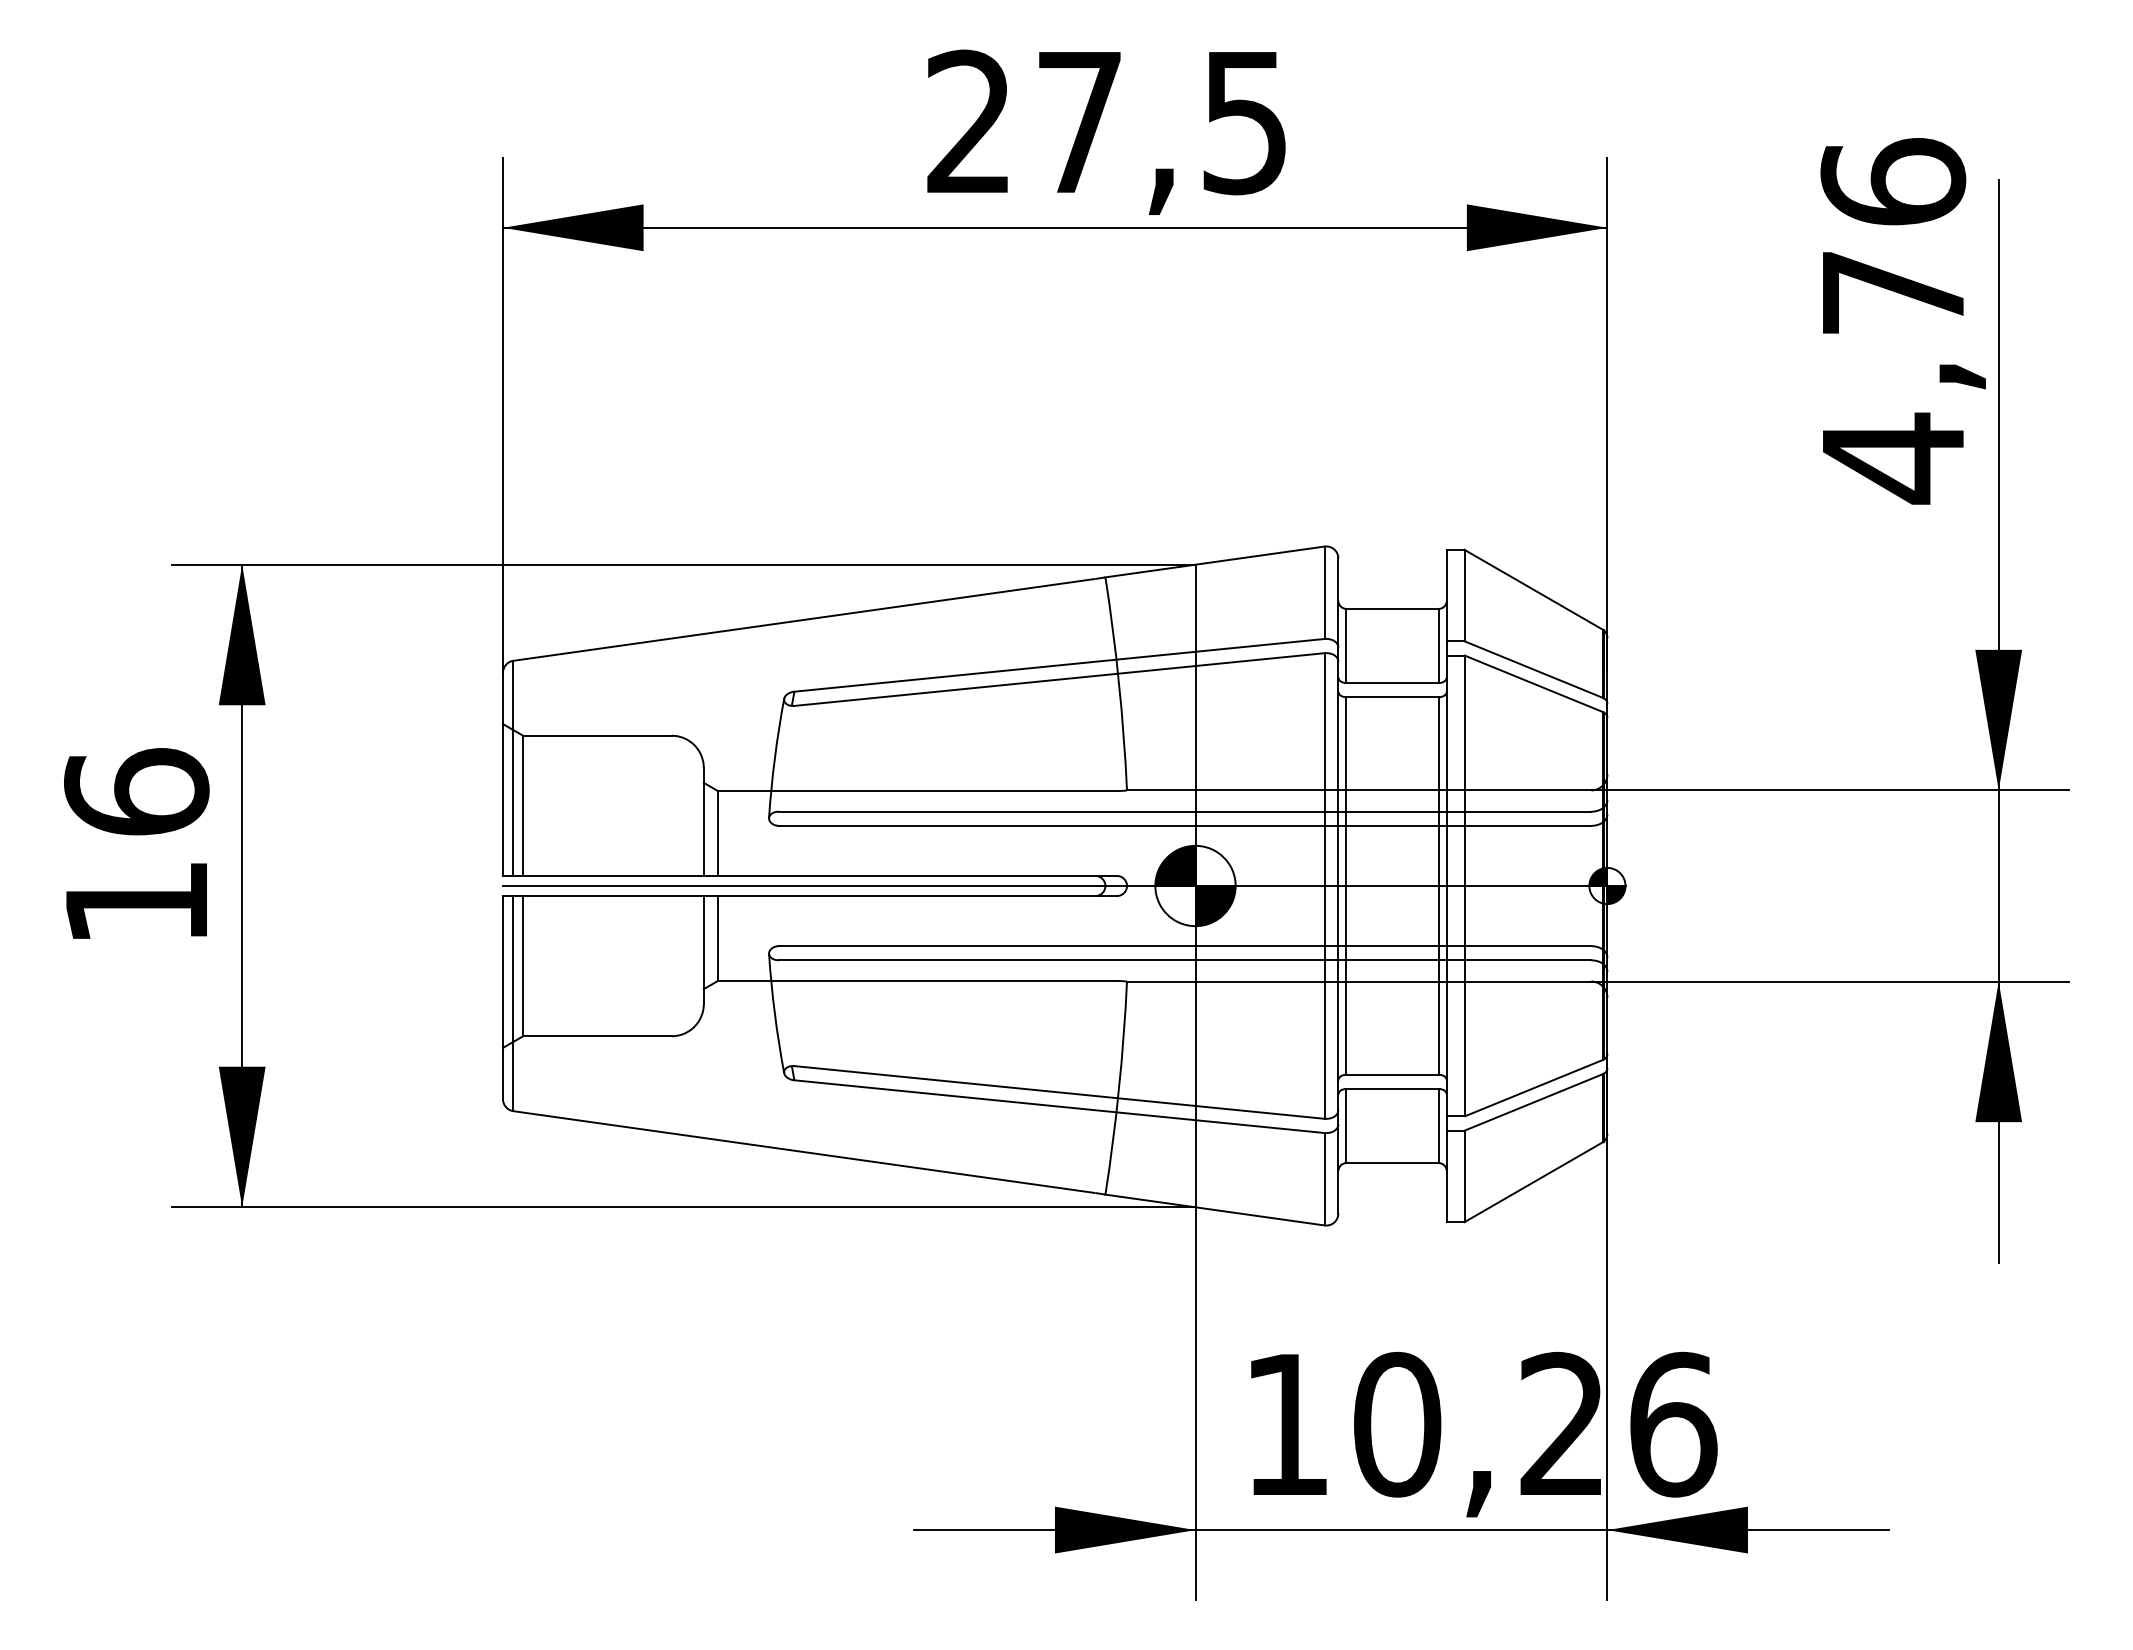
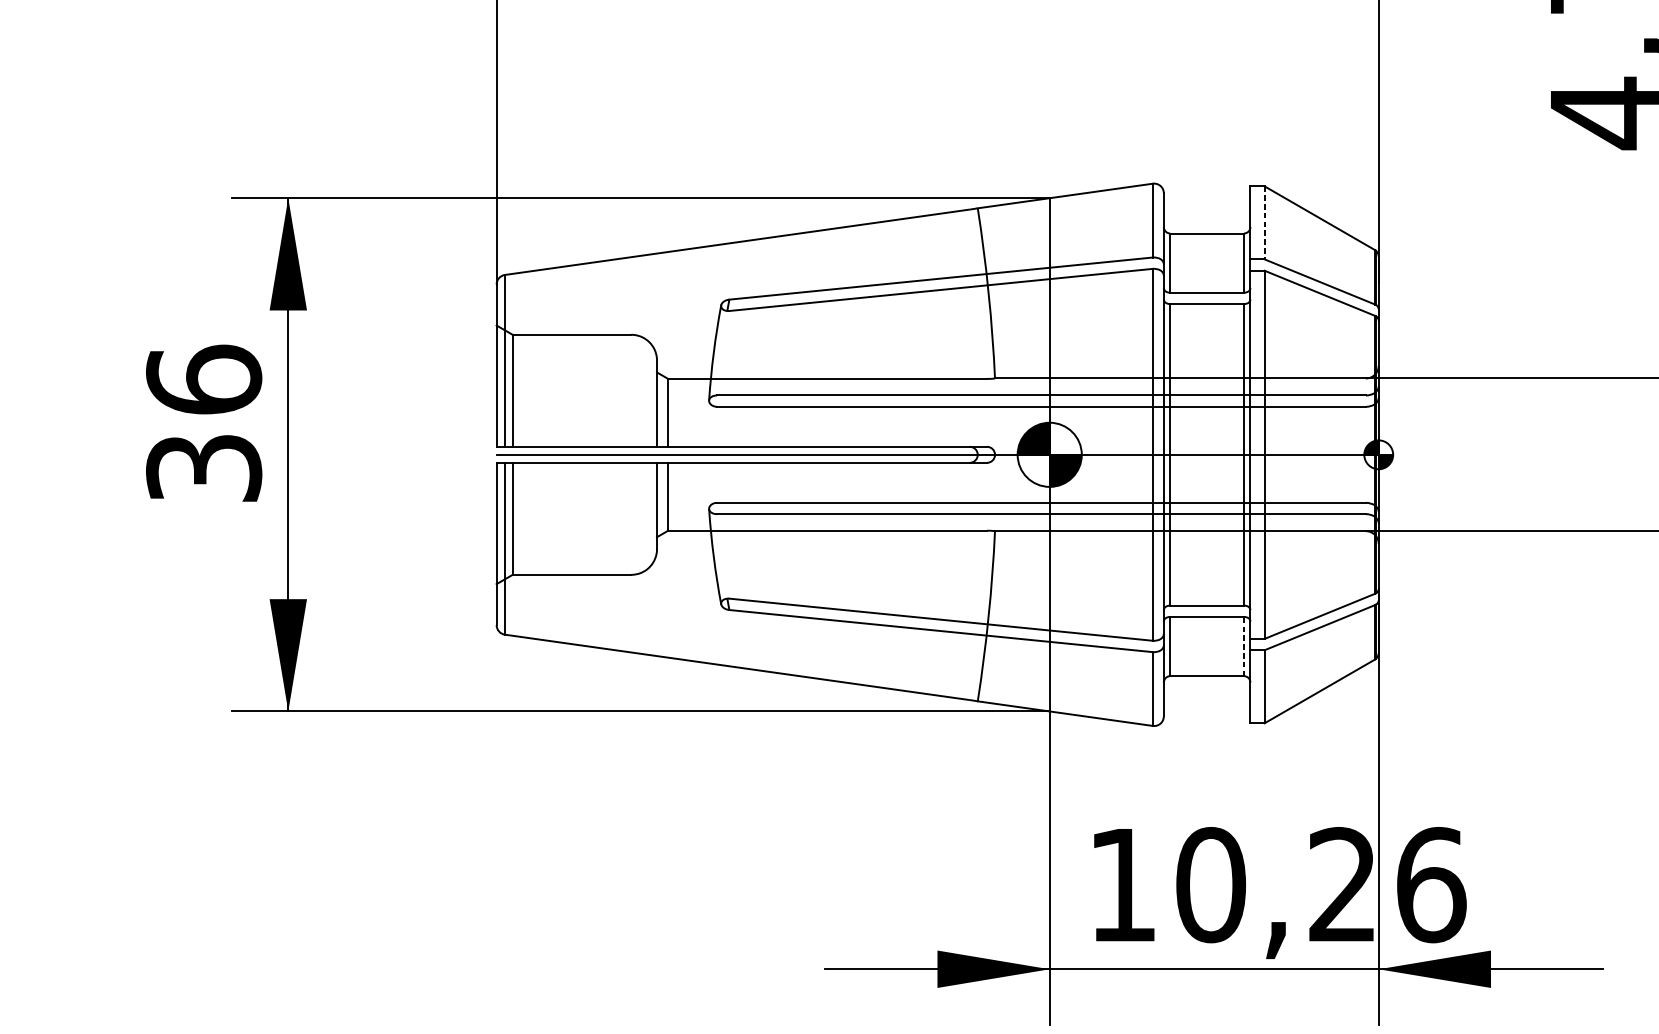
line: (1464, 595) -> (1264, 222), solid -> dashed
text: (136, 902) -> (203, 468), 16 -> 36
line: (1438, 1125) -> (1243, 646), solid -> dashed

